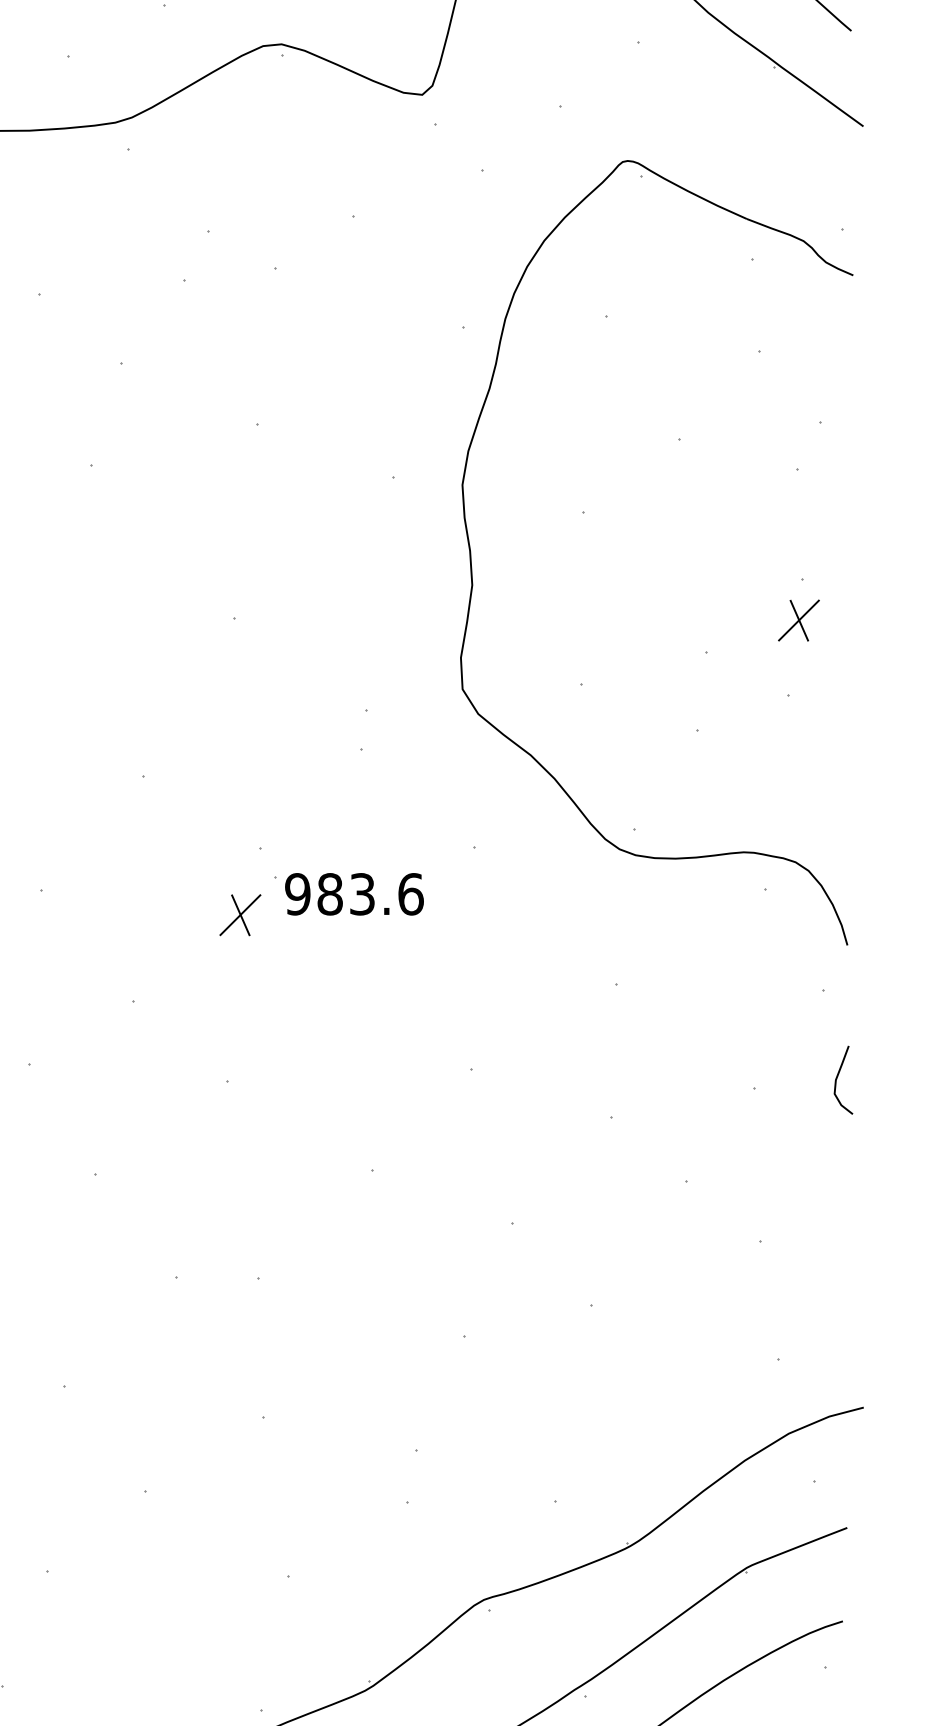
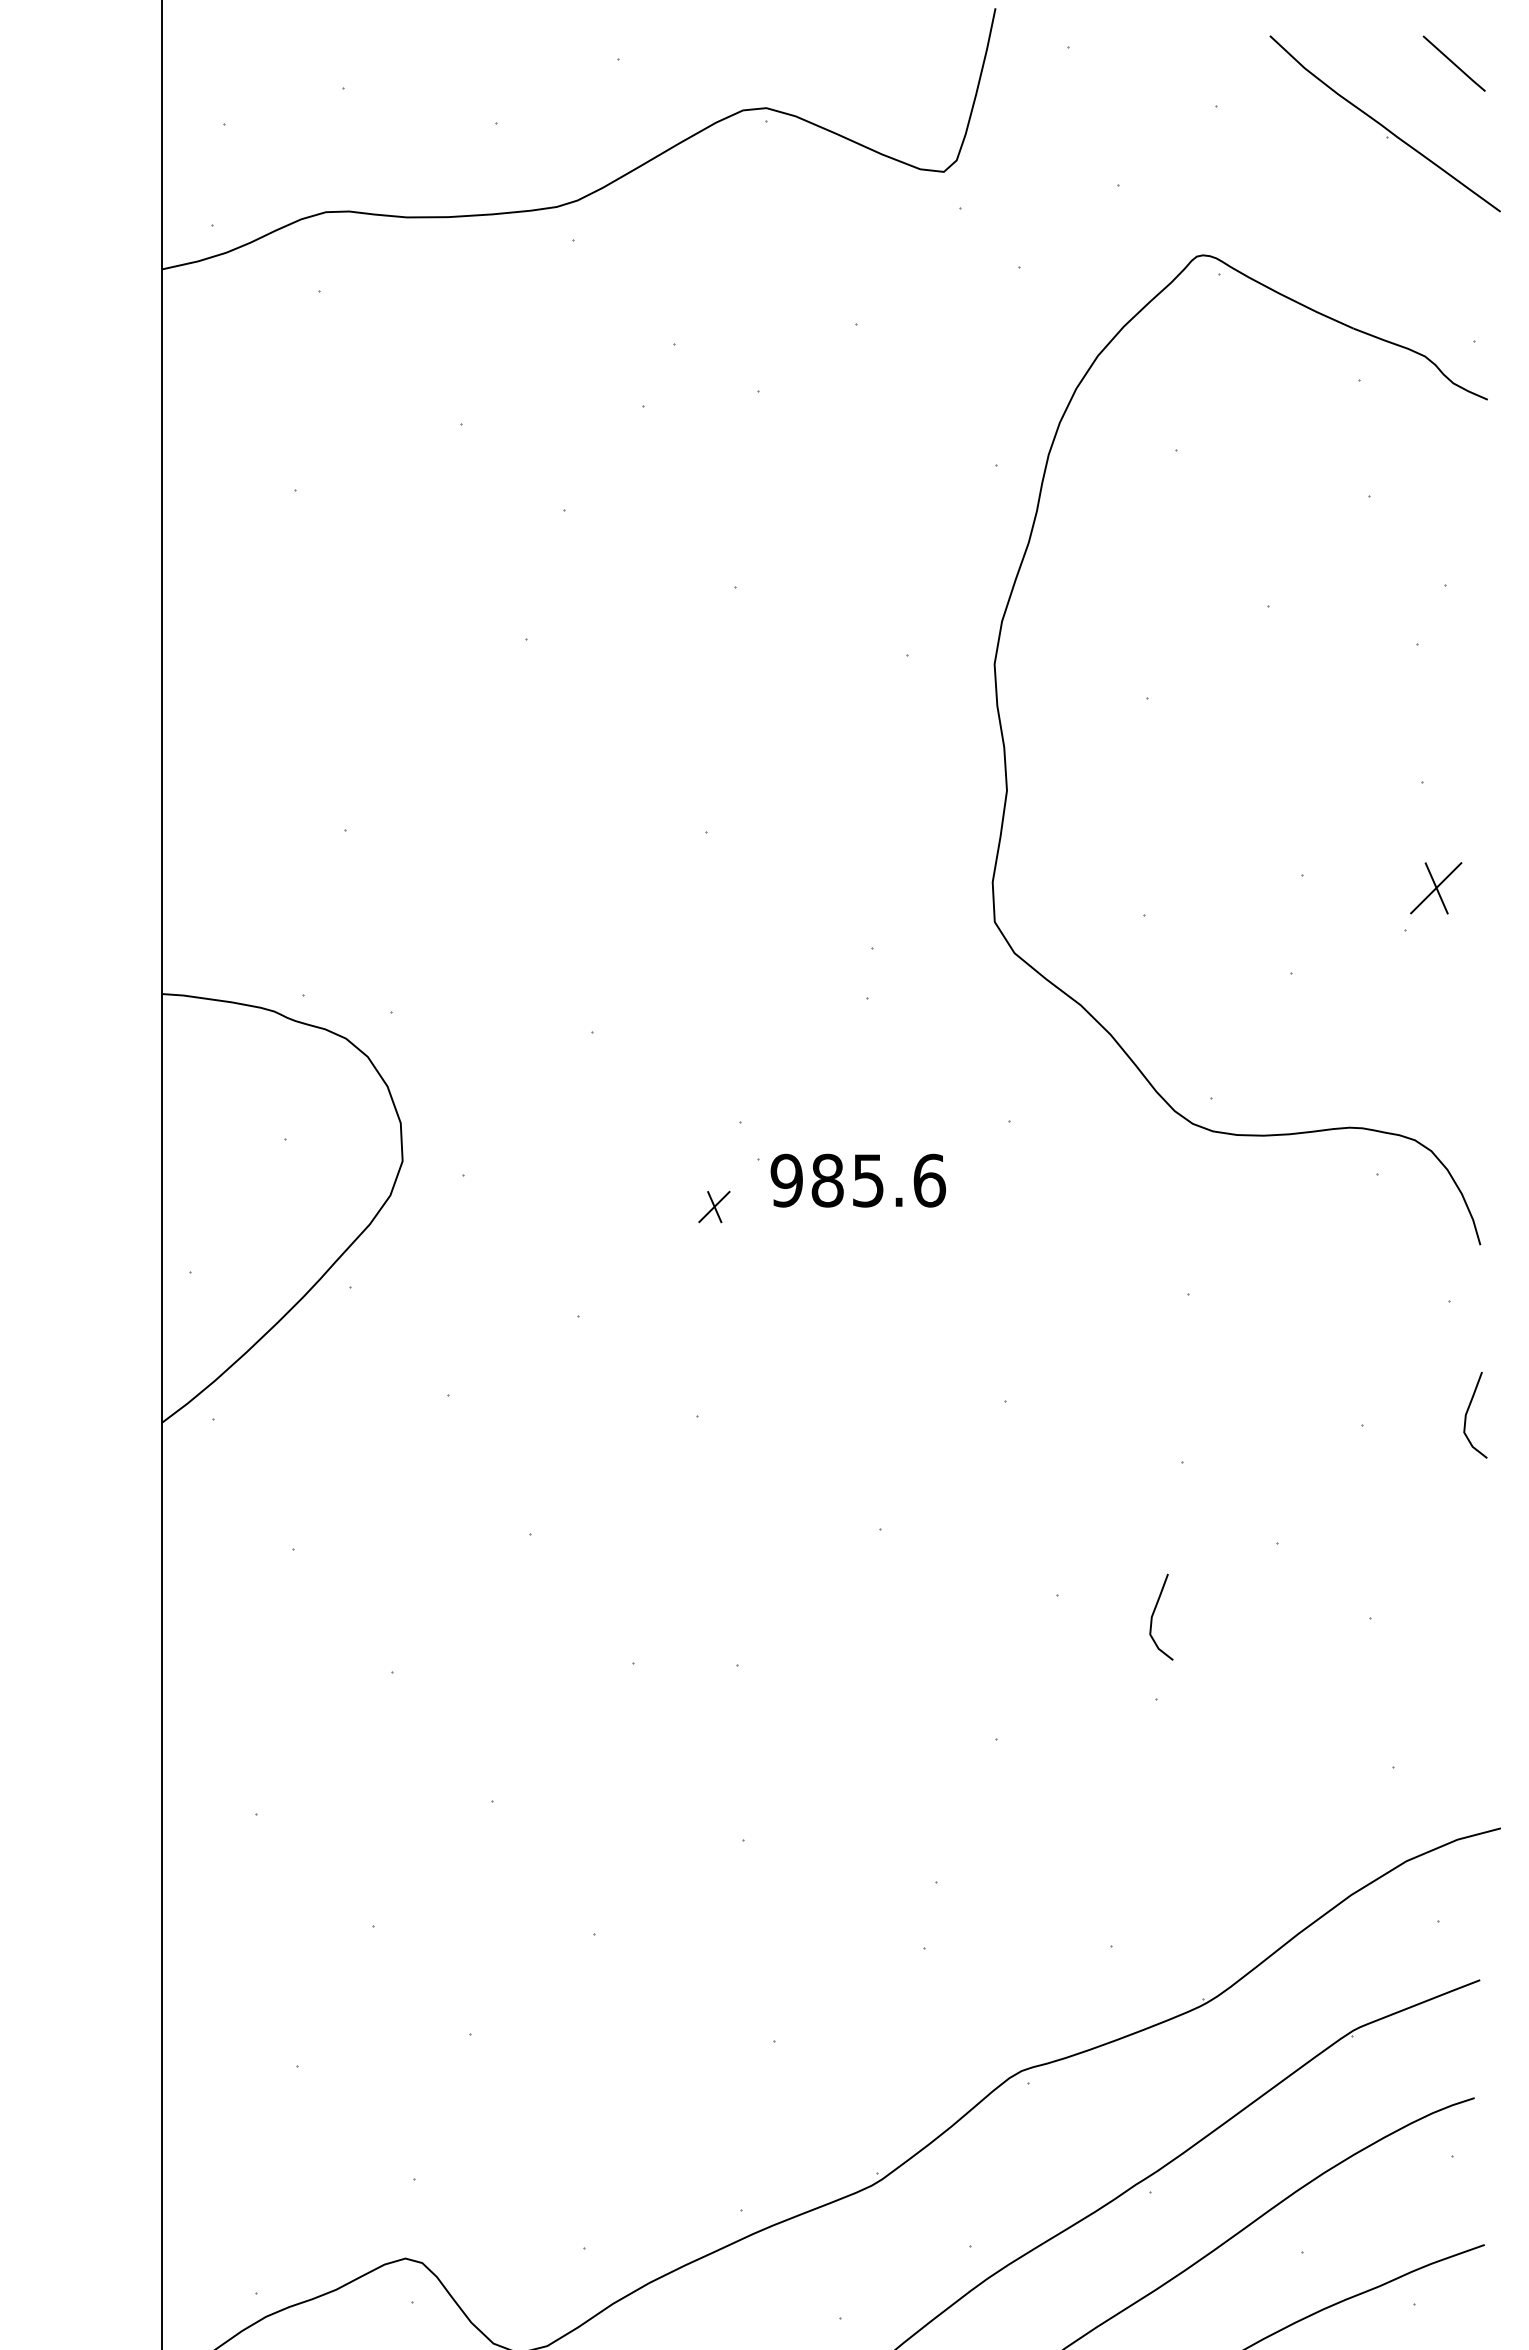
part: (799, 620) -> (1436, 888), moved
text: (362, 893) -> (868, 1179), 983.6 -> 985.6
part: (240, 914) -> (714, 1206), size x0.6
curve: (589, 1237) -> (1154, 1613), added

